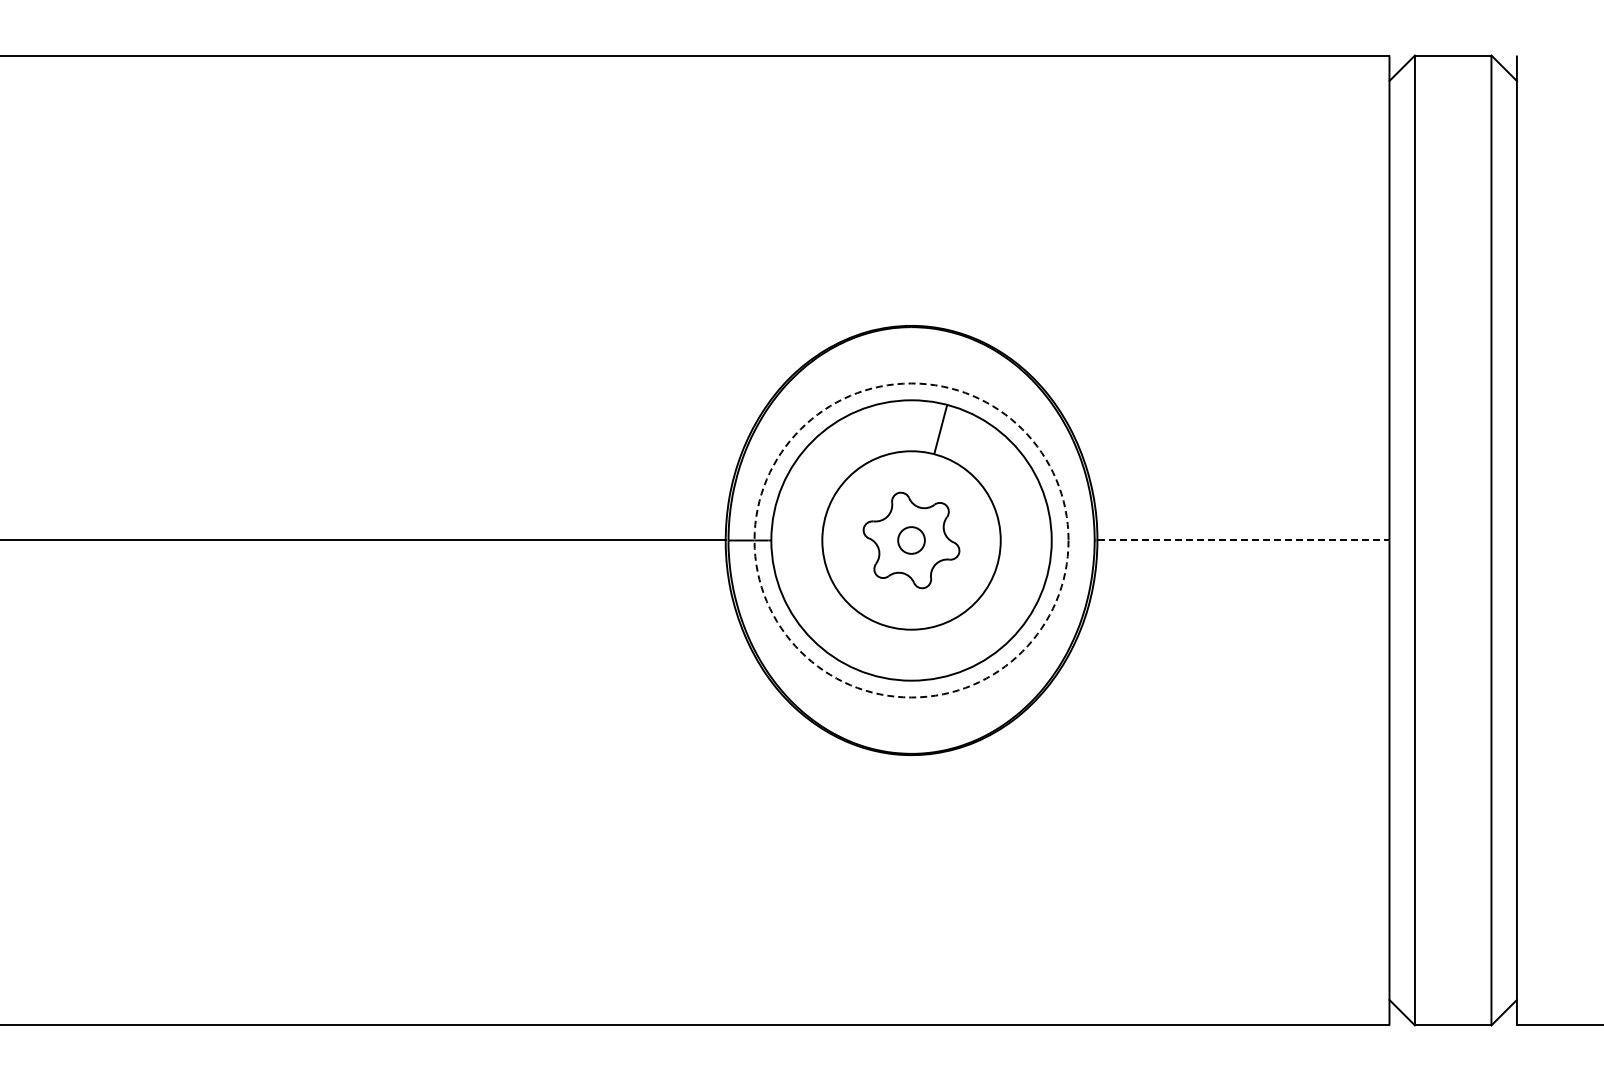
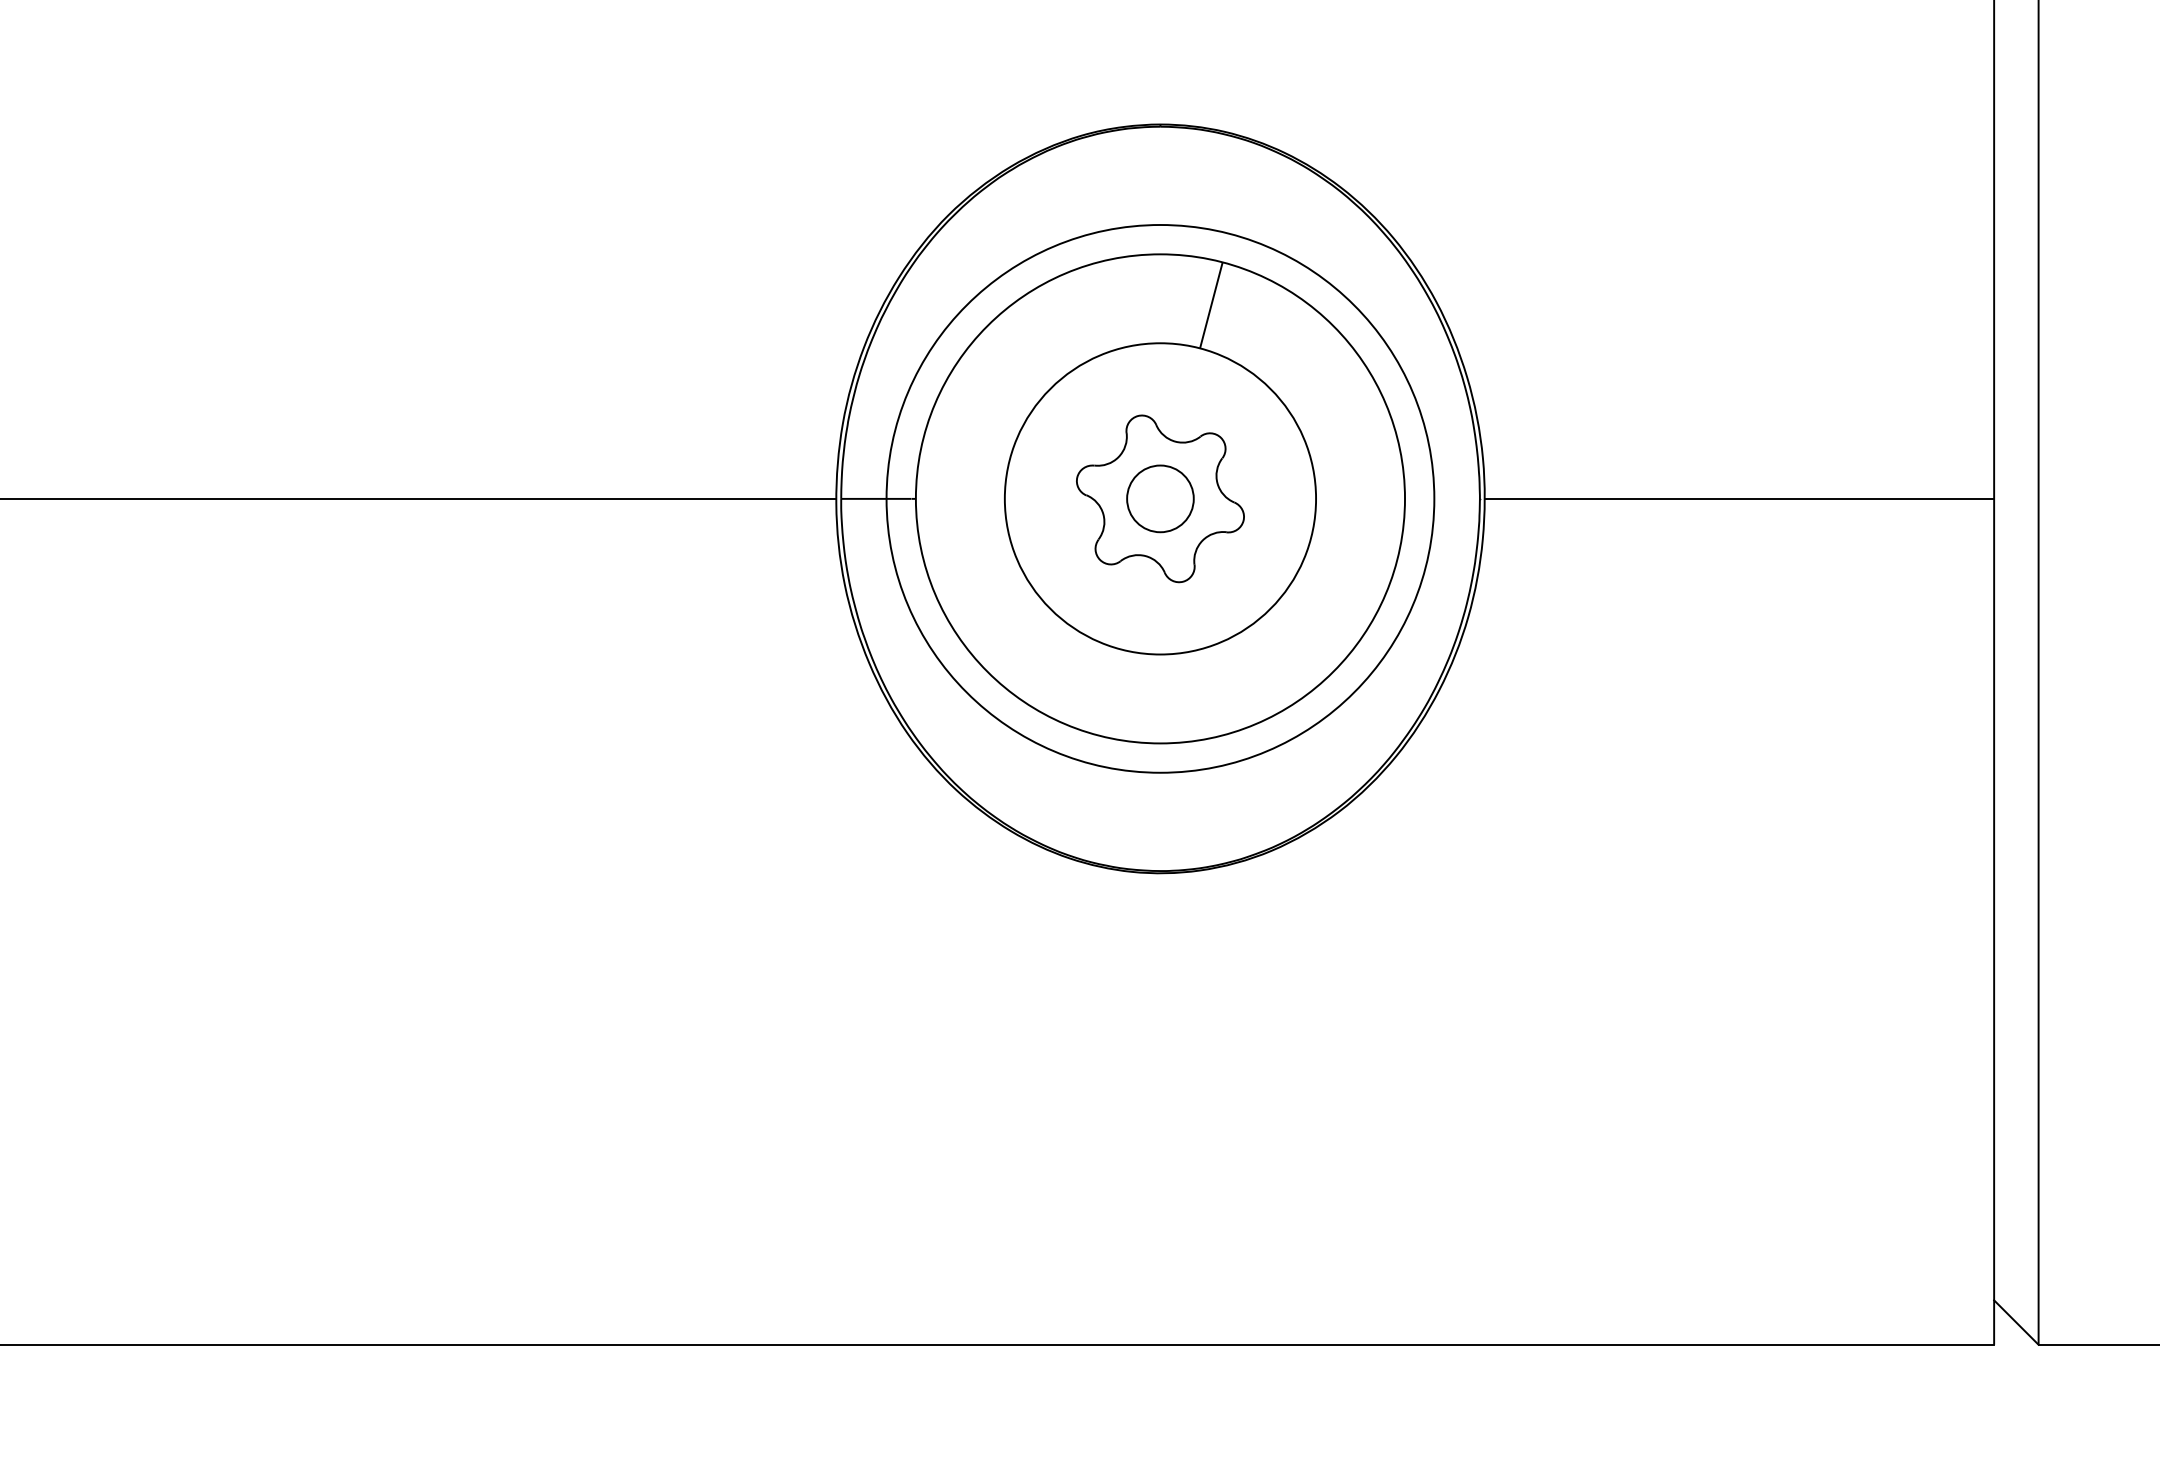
circle: (911, 540) -> (1160, 498), dashed -> solid
circle: (911, 540) -> (1160, 498), size x1.43
line: (1243, 540) -> (1739, 498), dashed -> solid

